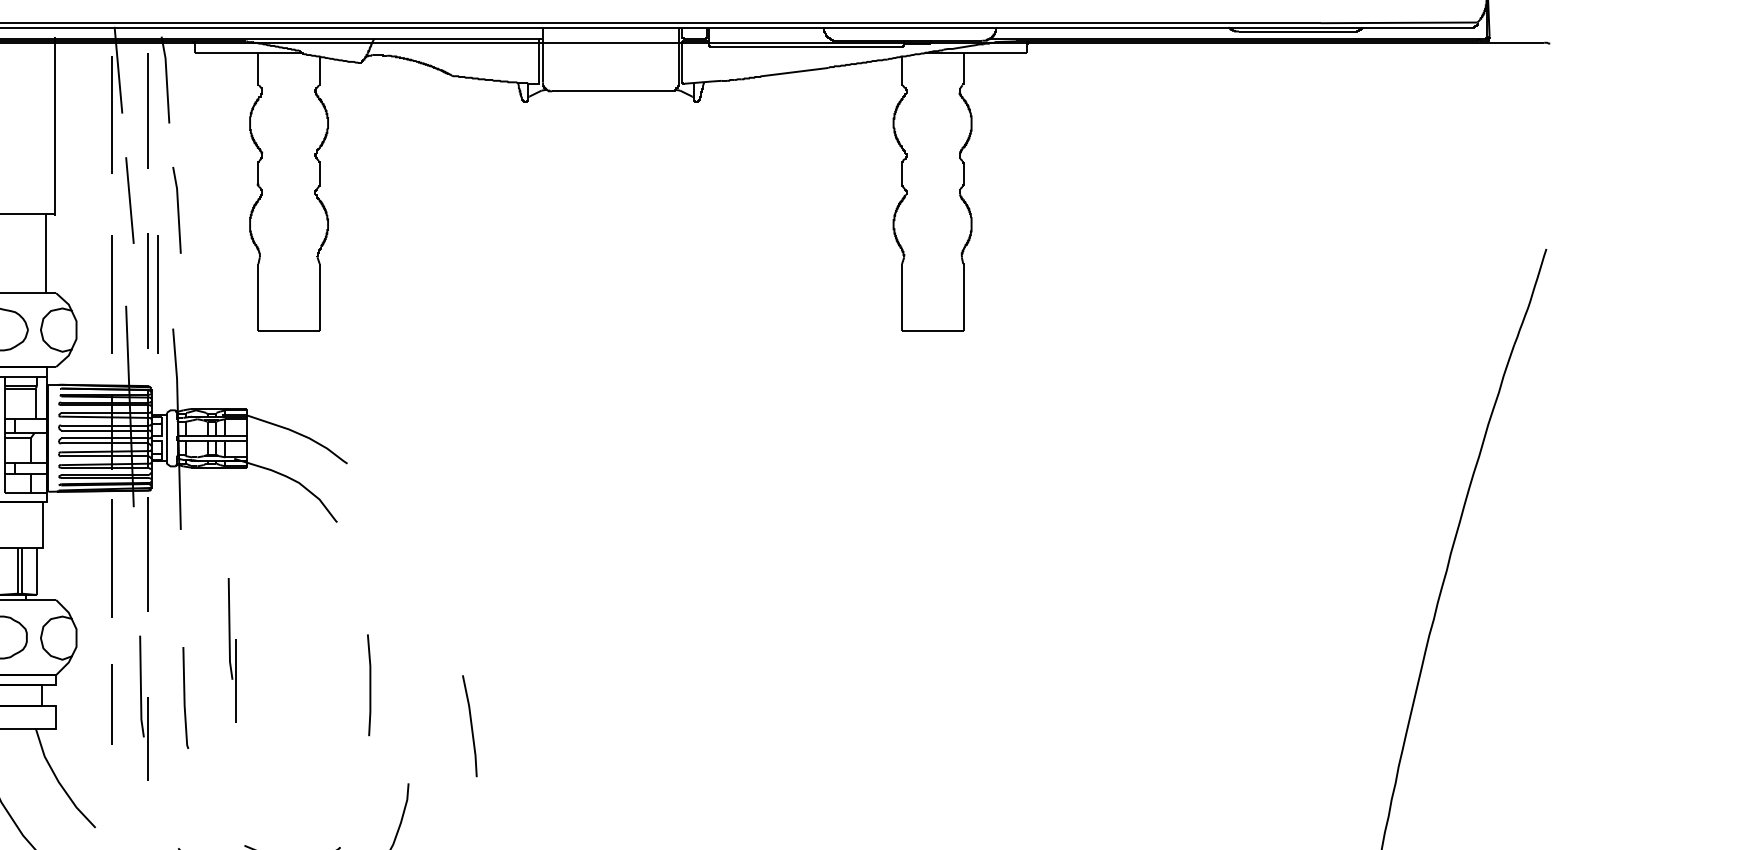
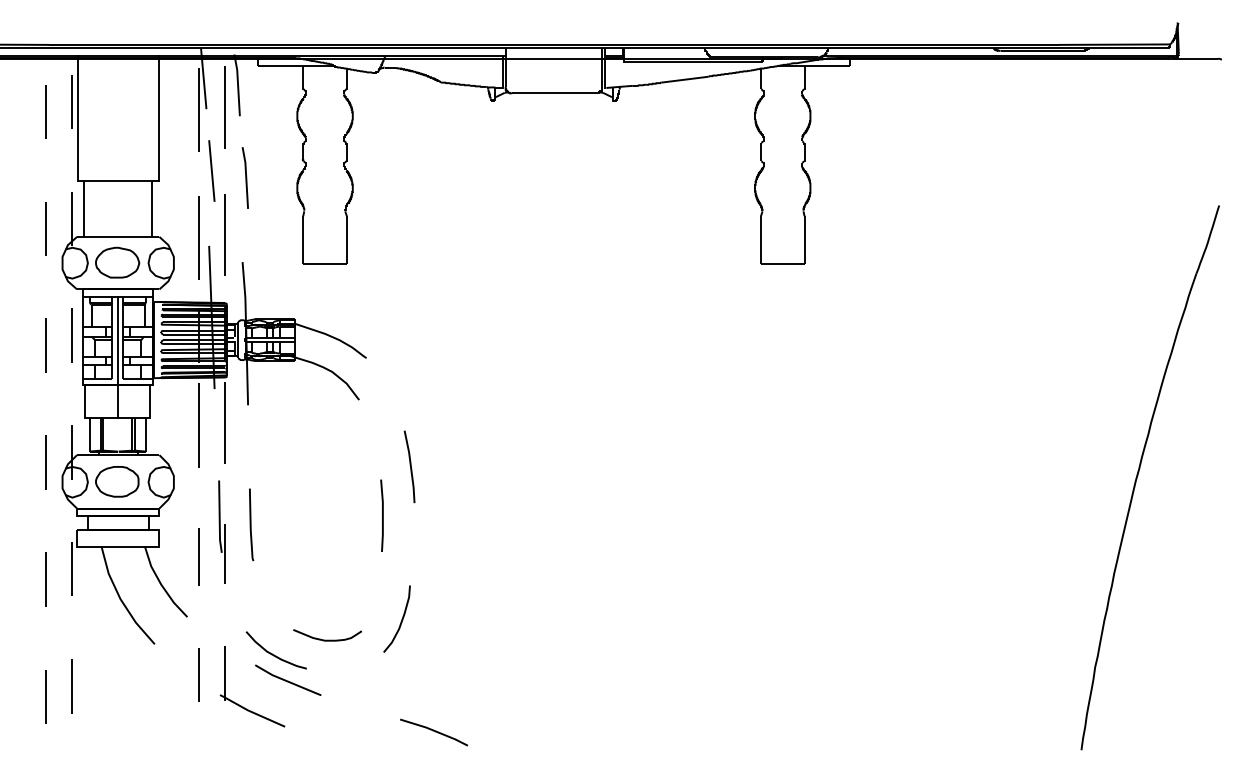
line: (157, 293) -> (231, 237), removed
part: (232, 649) -> (284, 490), removed
line: (111, 704) -> (198, 556), moved
line: (469, 724) -> (409, 465), moved

